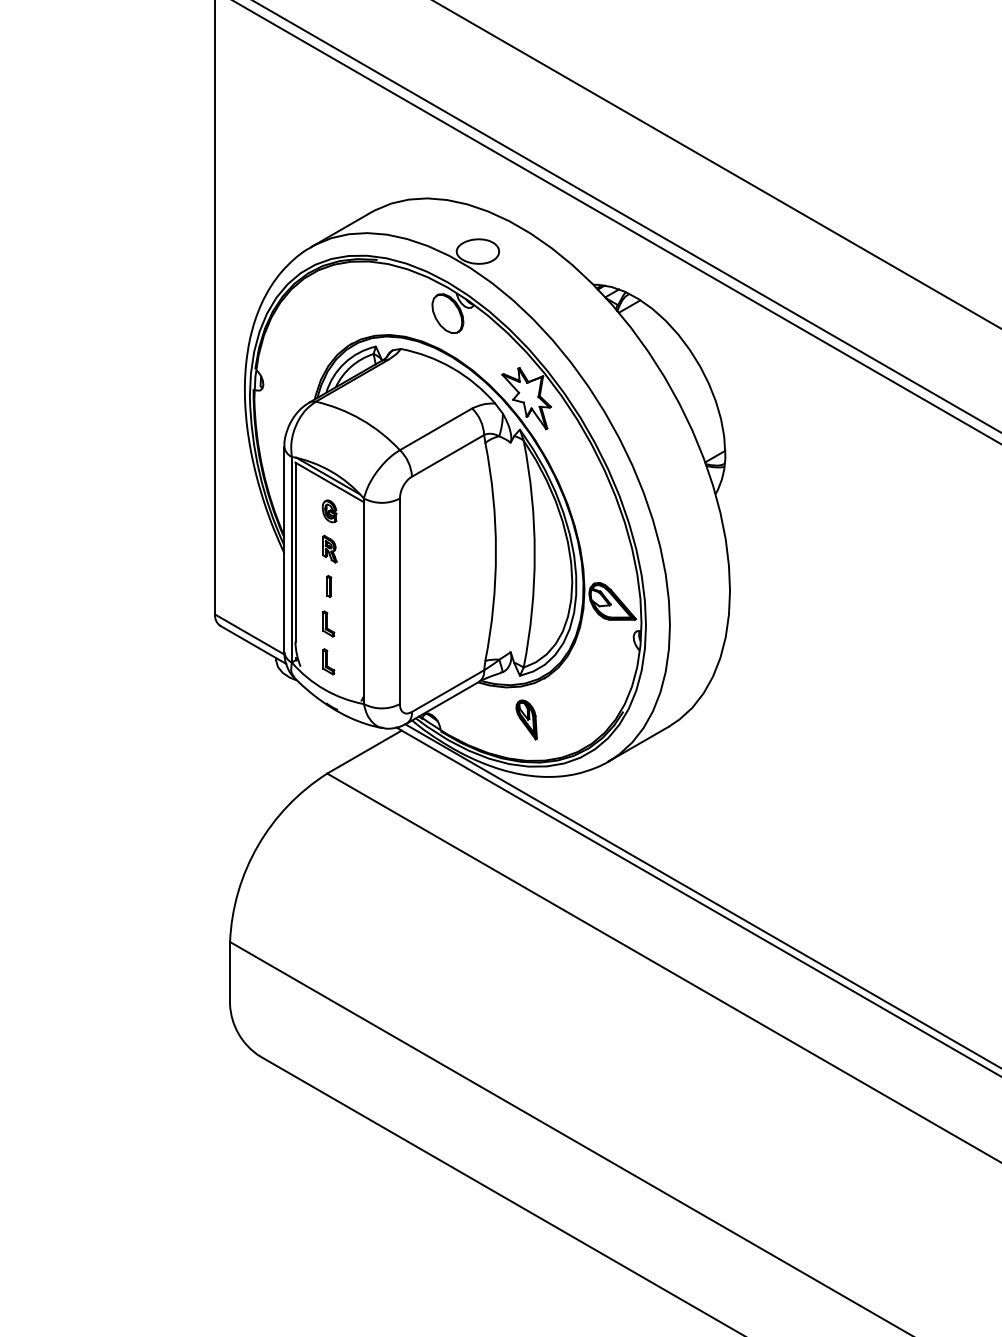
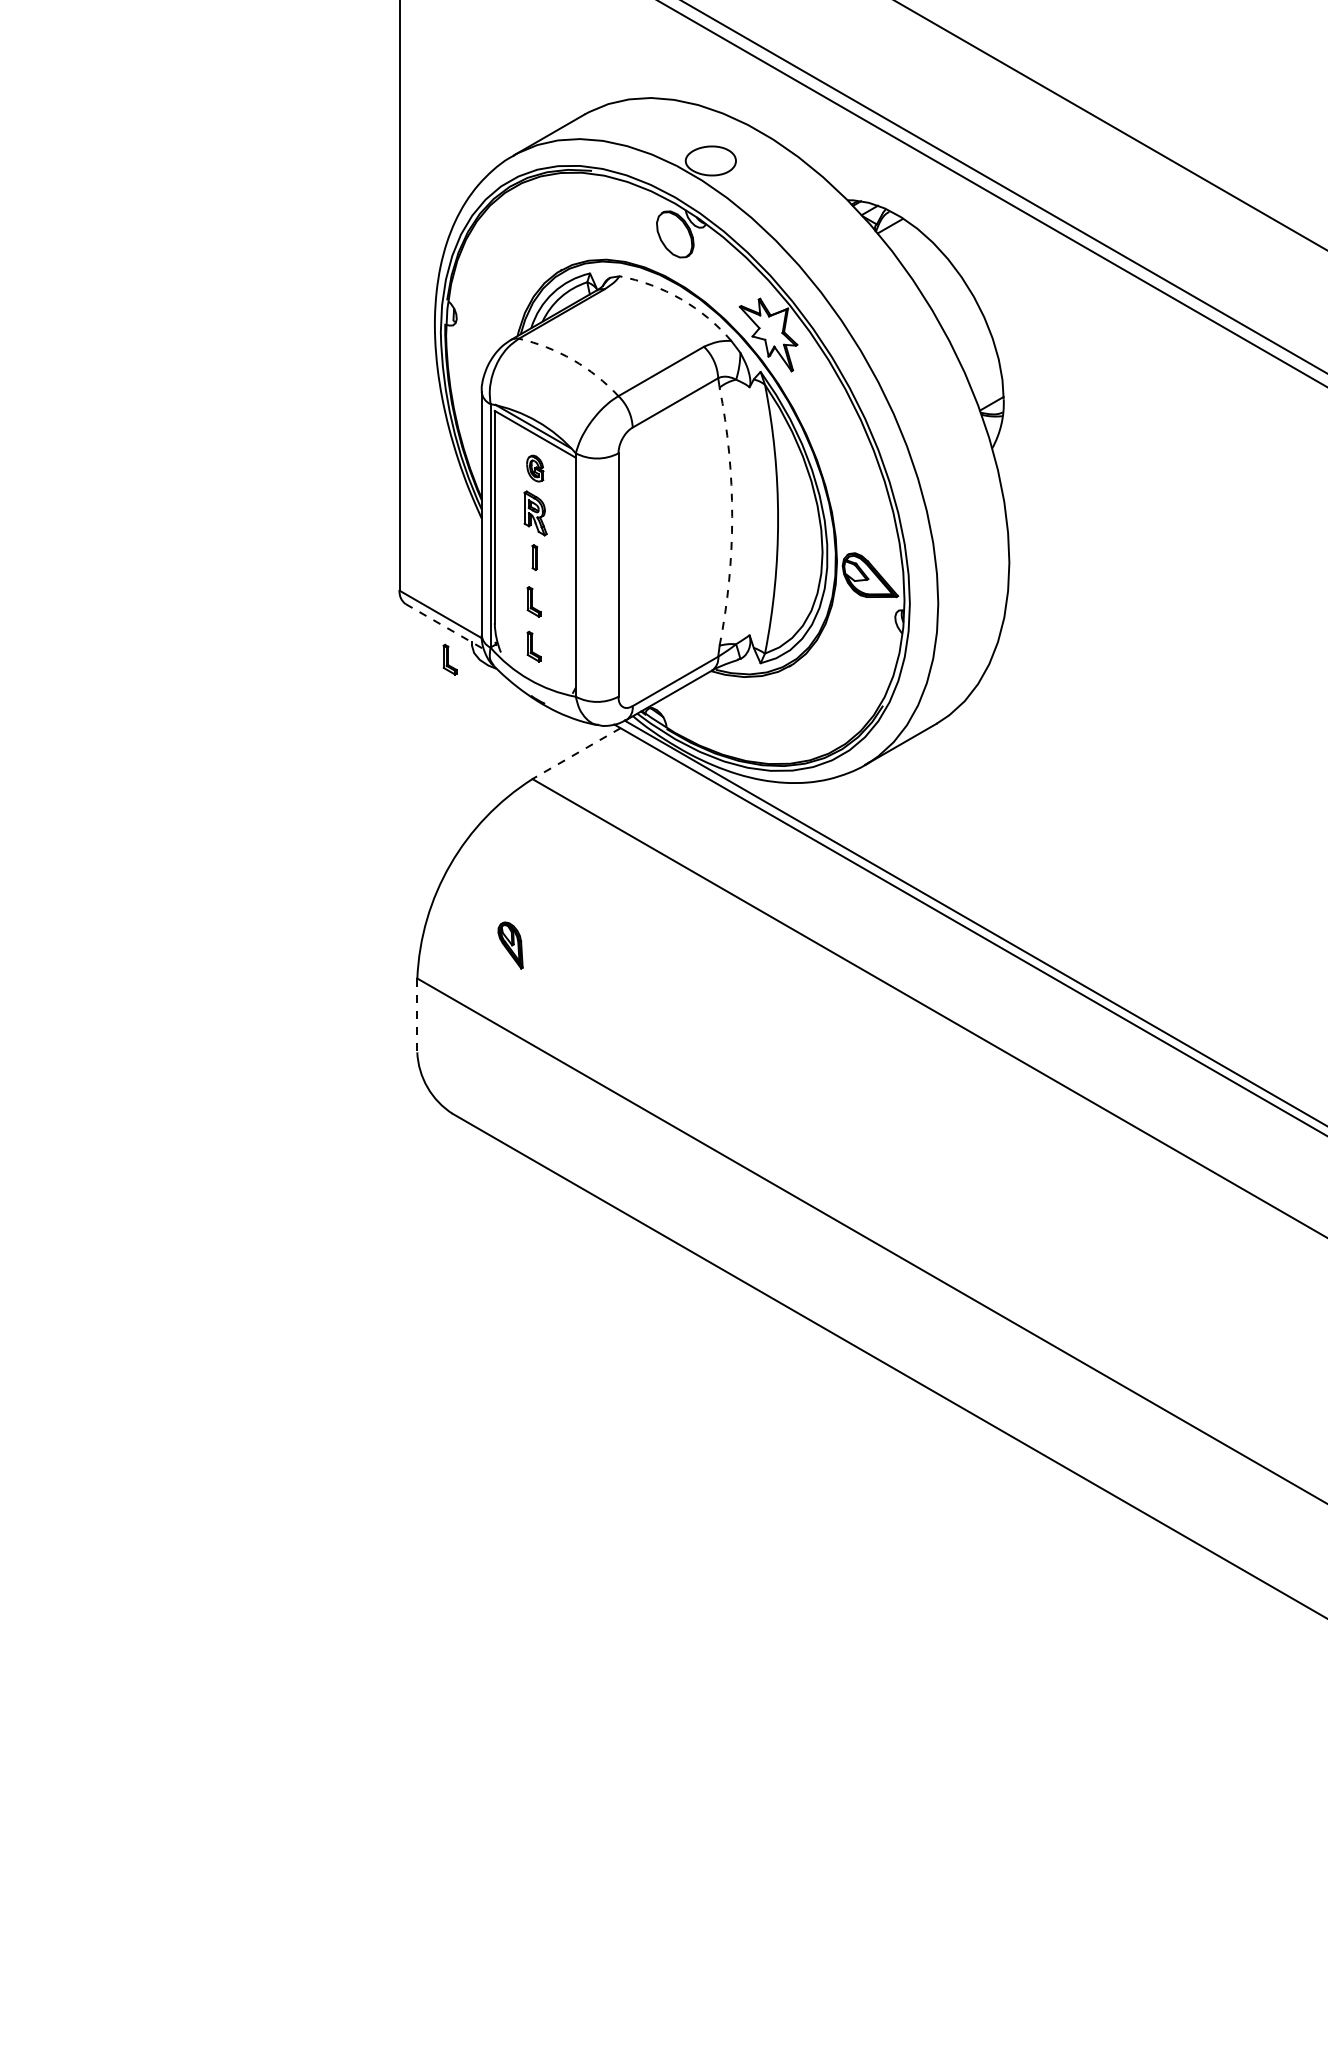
arc: (452, 368) -> (680, 299), solid -> dashed
arc: (361, 420) -> (573, 360), solid -> dashed
part: (329, 548) -> (535, 512), size x1.4
arc: (496, 551) -> (732, 516), solid -> dashed
line: (253, 644) -> (445, 626), solid -> dashed
part: (257, 672) -> (449, 659), added
part: (526, 719) -> (510, 945), moved
line: (364, 751) -> (576, 753), solid -> dashed
line: (230, 973) -> (417, 1015), solid -> dashed

